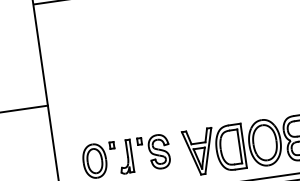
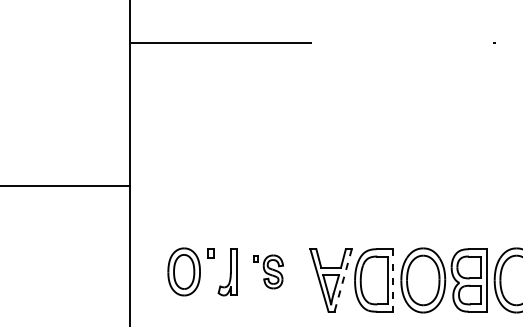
line: (243, 145) -> (393, 280), solid -> dashed
line: (208, 150) -> (343, 280), solid -> dashed
part: (154, 152) -> (268, 271), size x0.7

